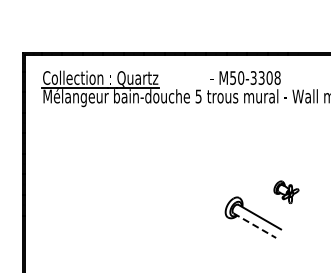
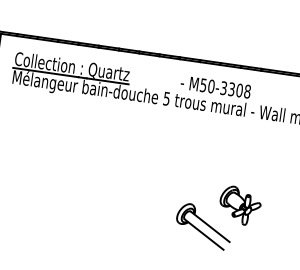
part: (286, 192) -> (240, 206), size x1.67
line: (254, 225) -> (203, 234), dashed -> solid

